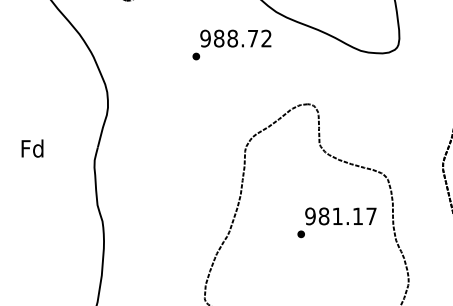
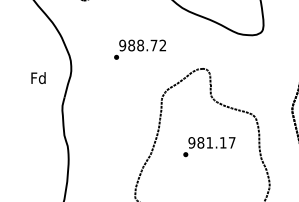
text: (231, 44) -> (139, 49), moved
text: (32, 147) -> (38, 77), moved
text: (337, 223) -> (209, 147), moved

